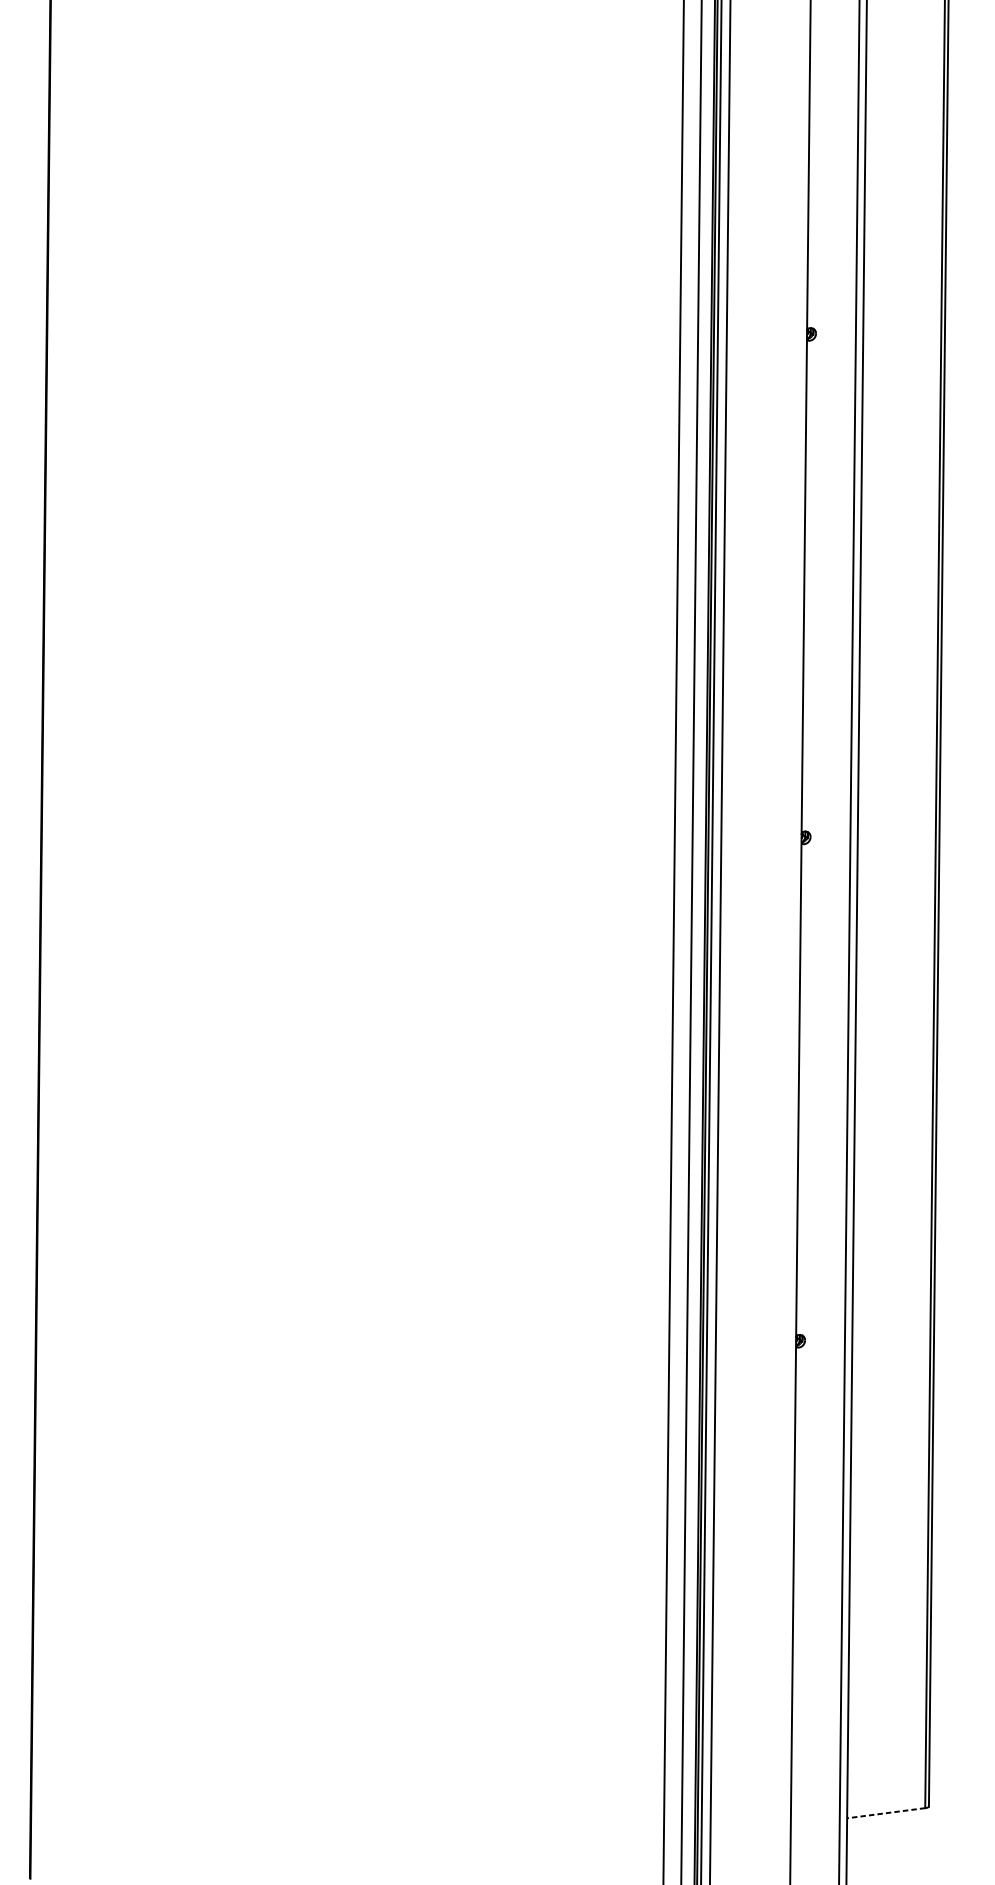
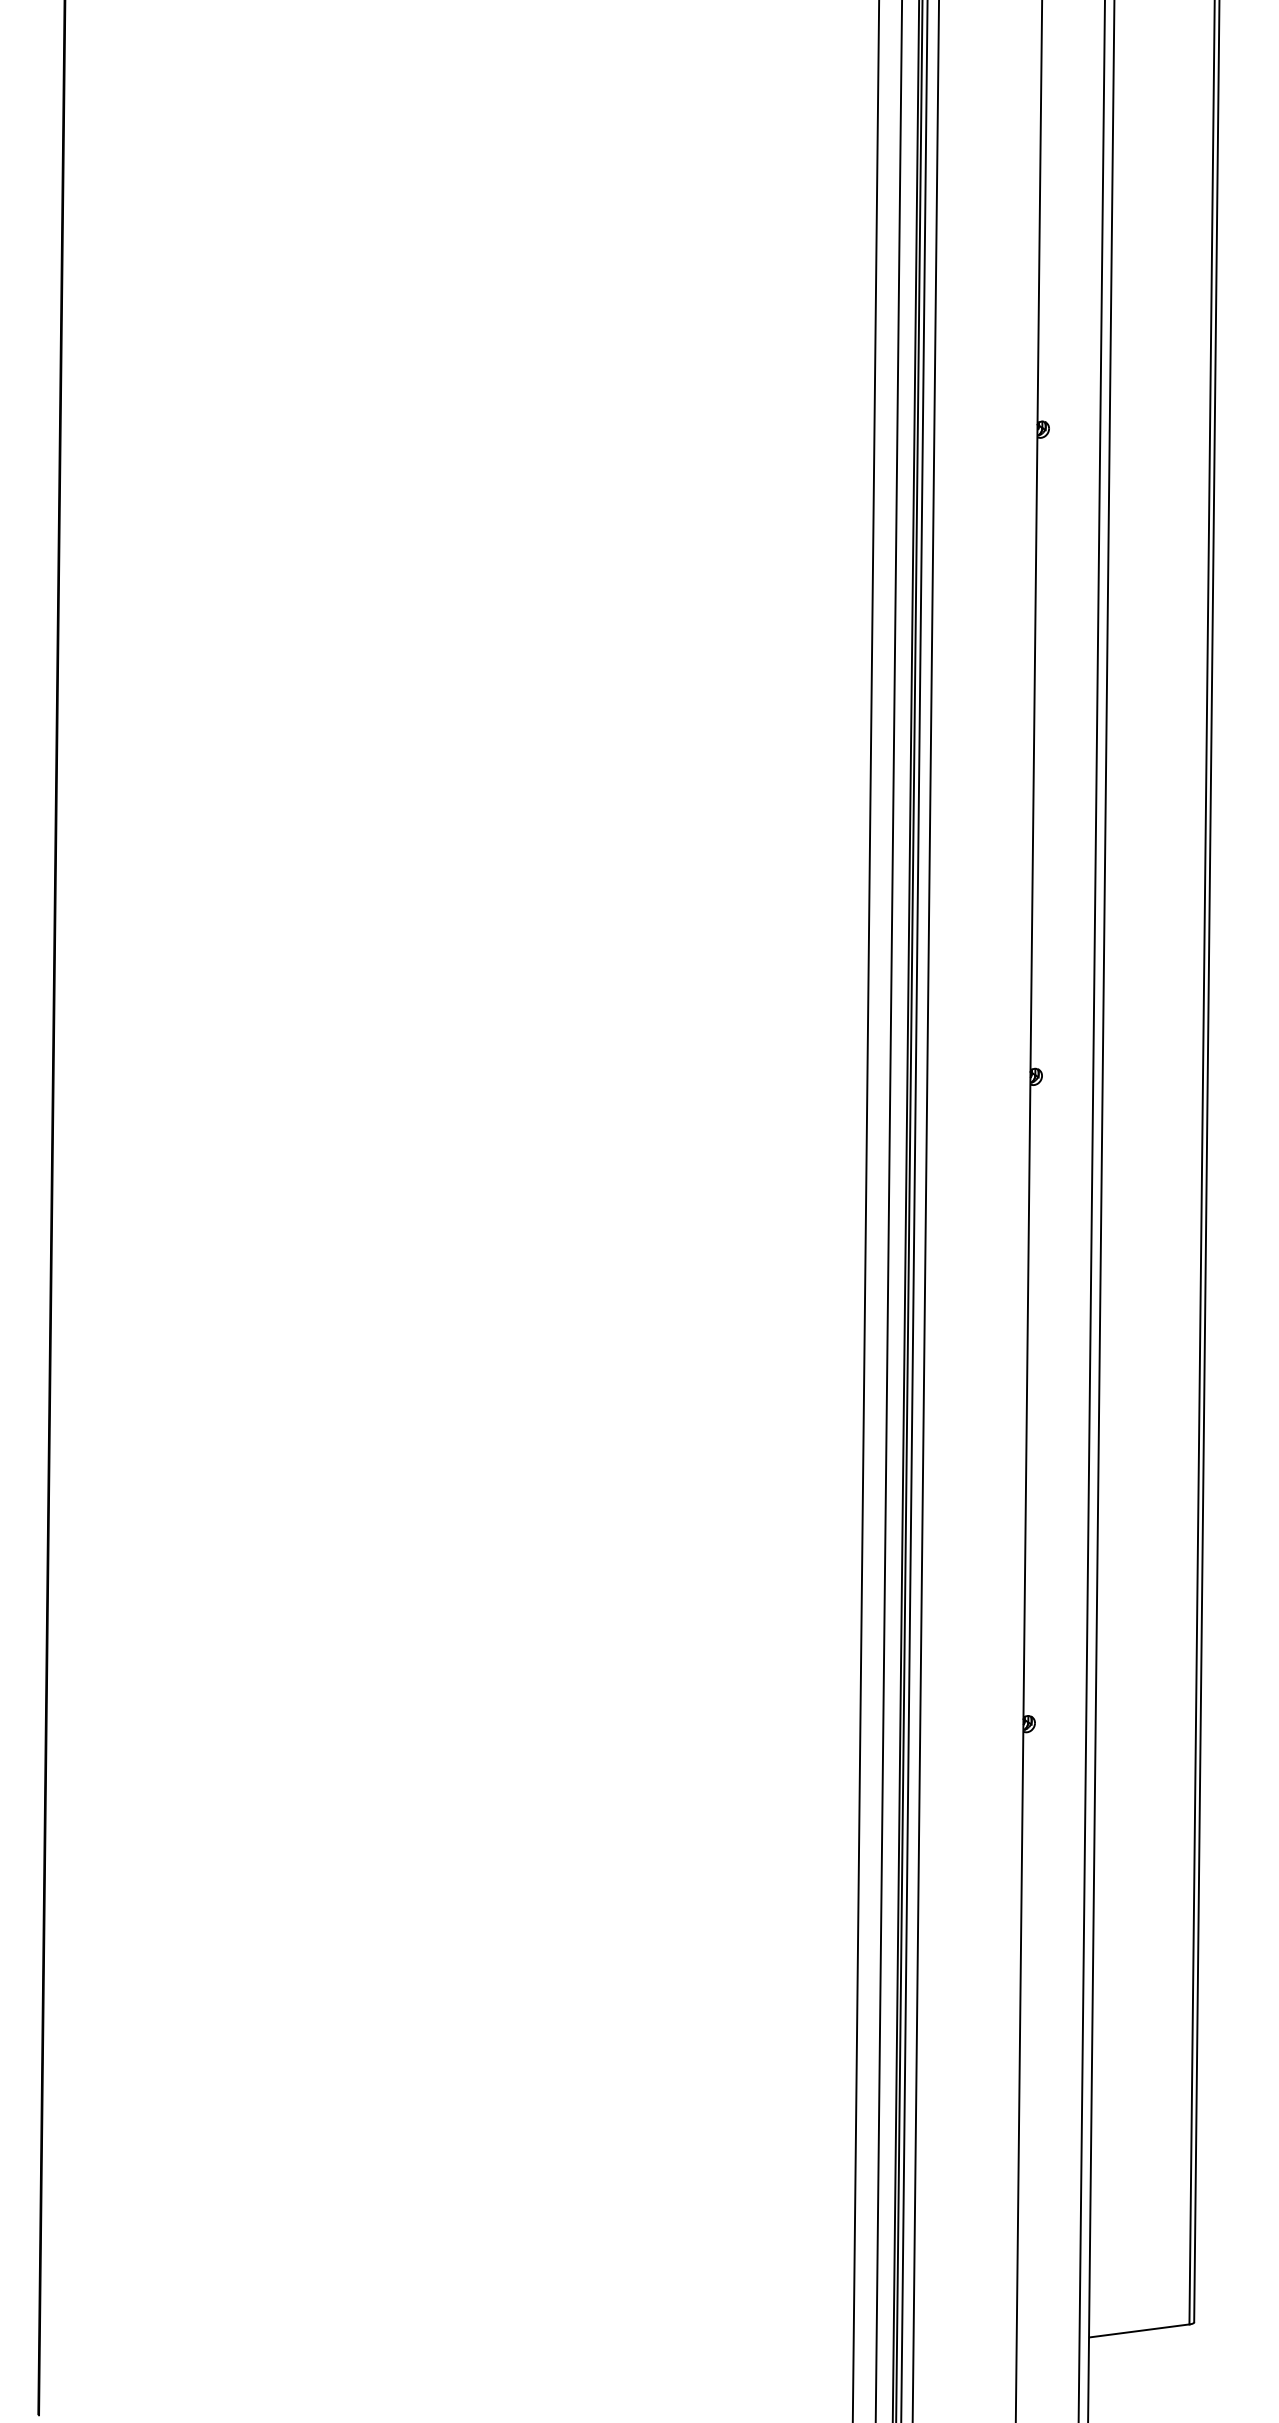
line: (886, 1812) -> (1139, 2330), dashed -> solid

